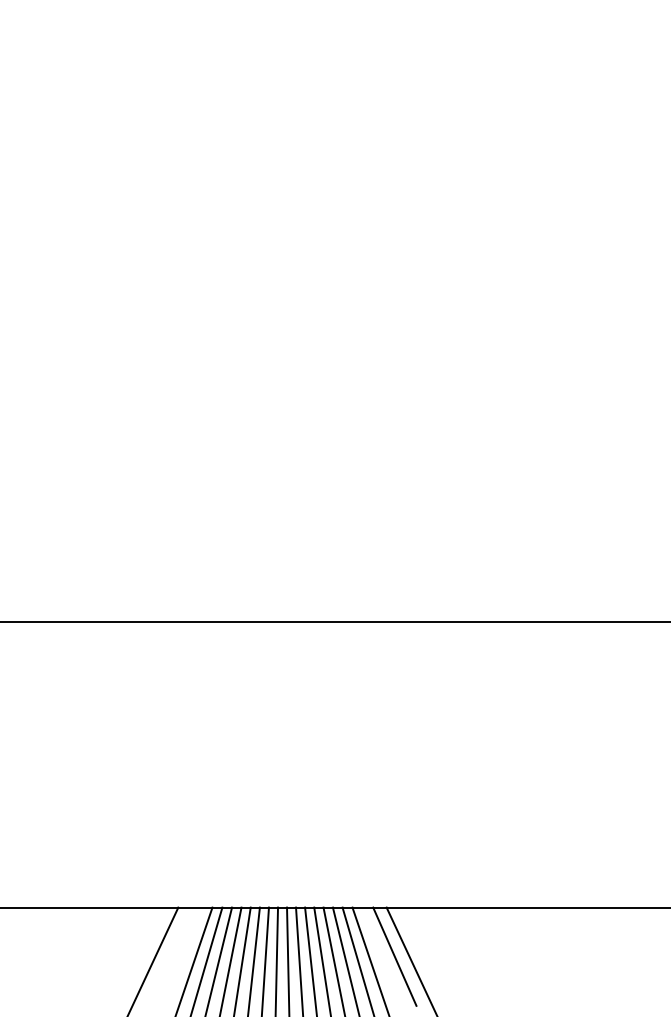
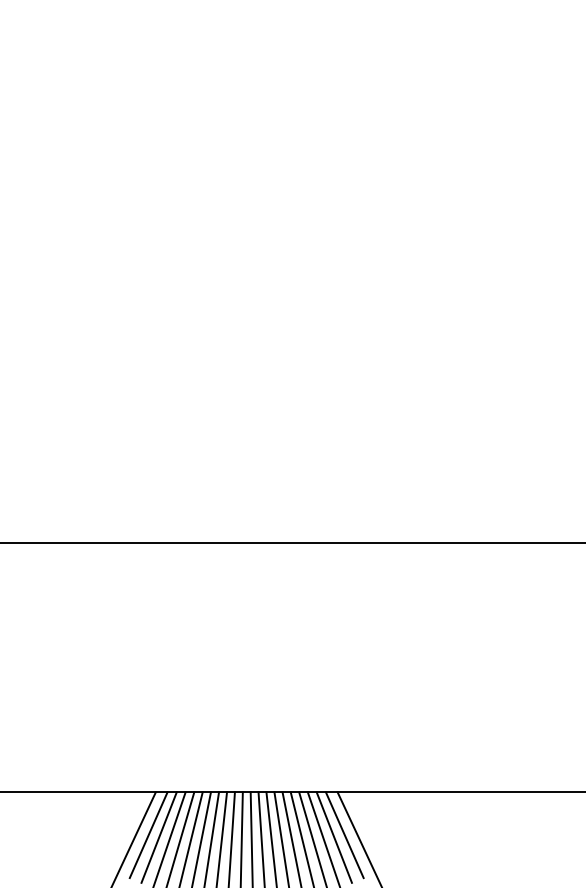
line: (169, 956) -> (148, 834), added
line: (181, 959) -> (158, 837), added
line: (382, 959) -> (334, 837), added

